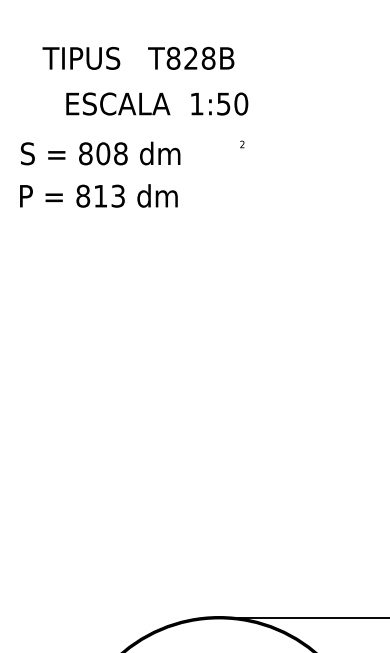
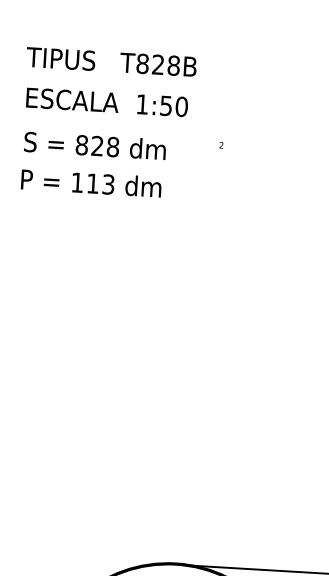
text: (138, 57) -> (111, 61), moved
text: (157, 103) -> (107, 101), moved
text: (103, 153) -> (97, 145), 808 -> 828
text: (83, 195) -> (77, 182), 813 -> 113

